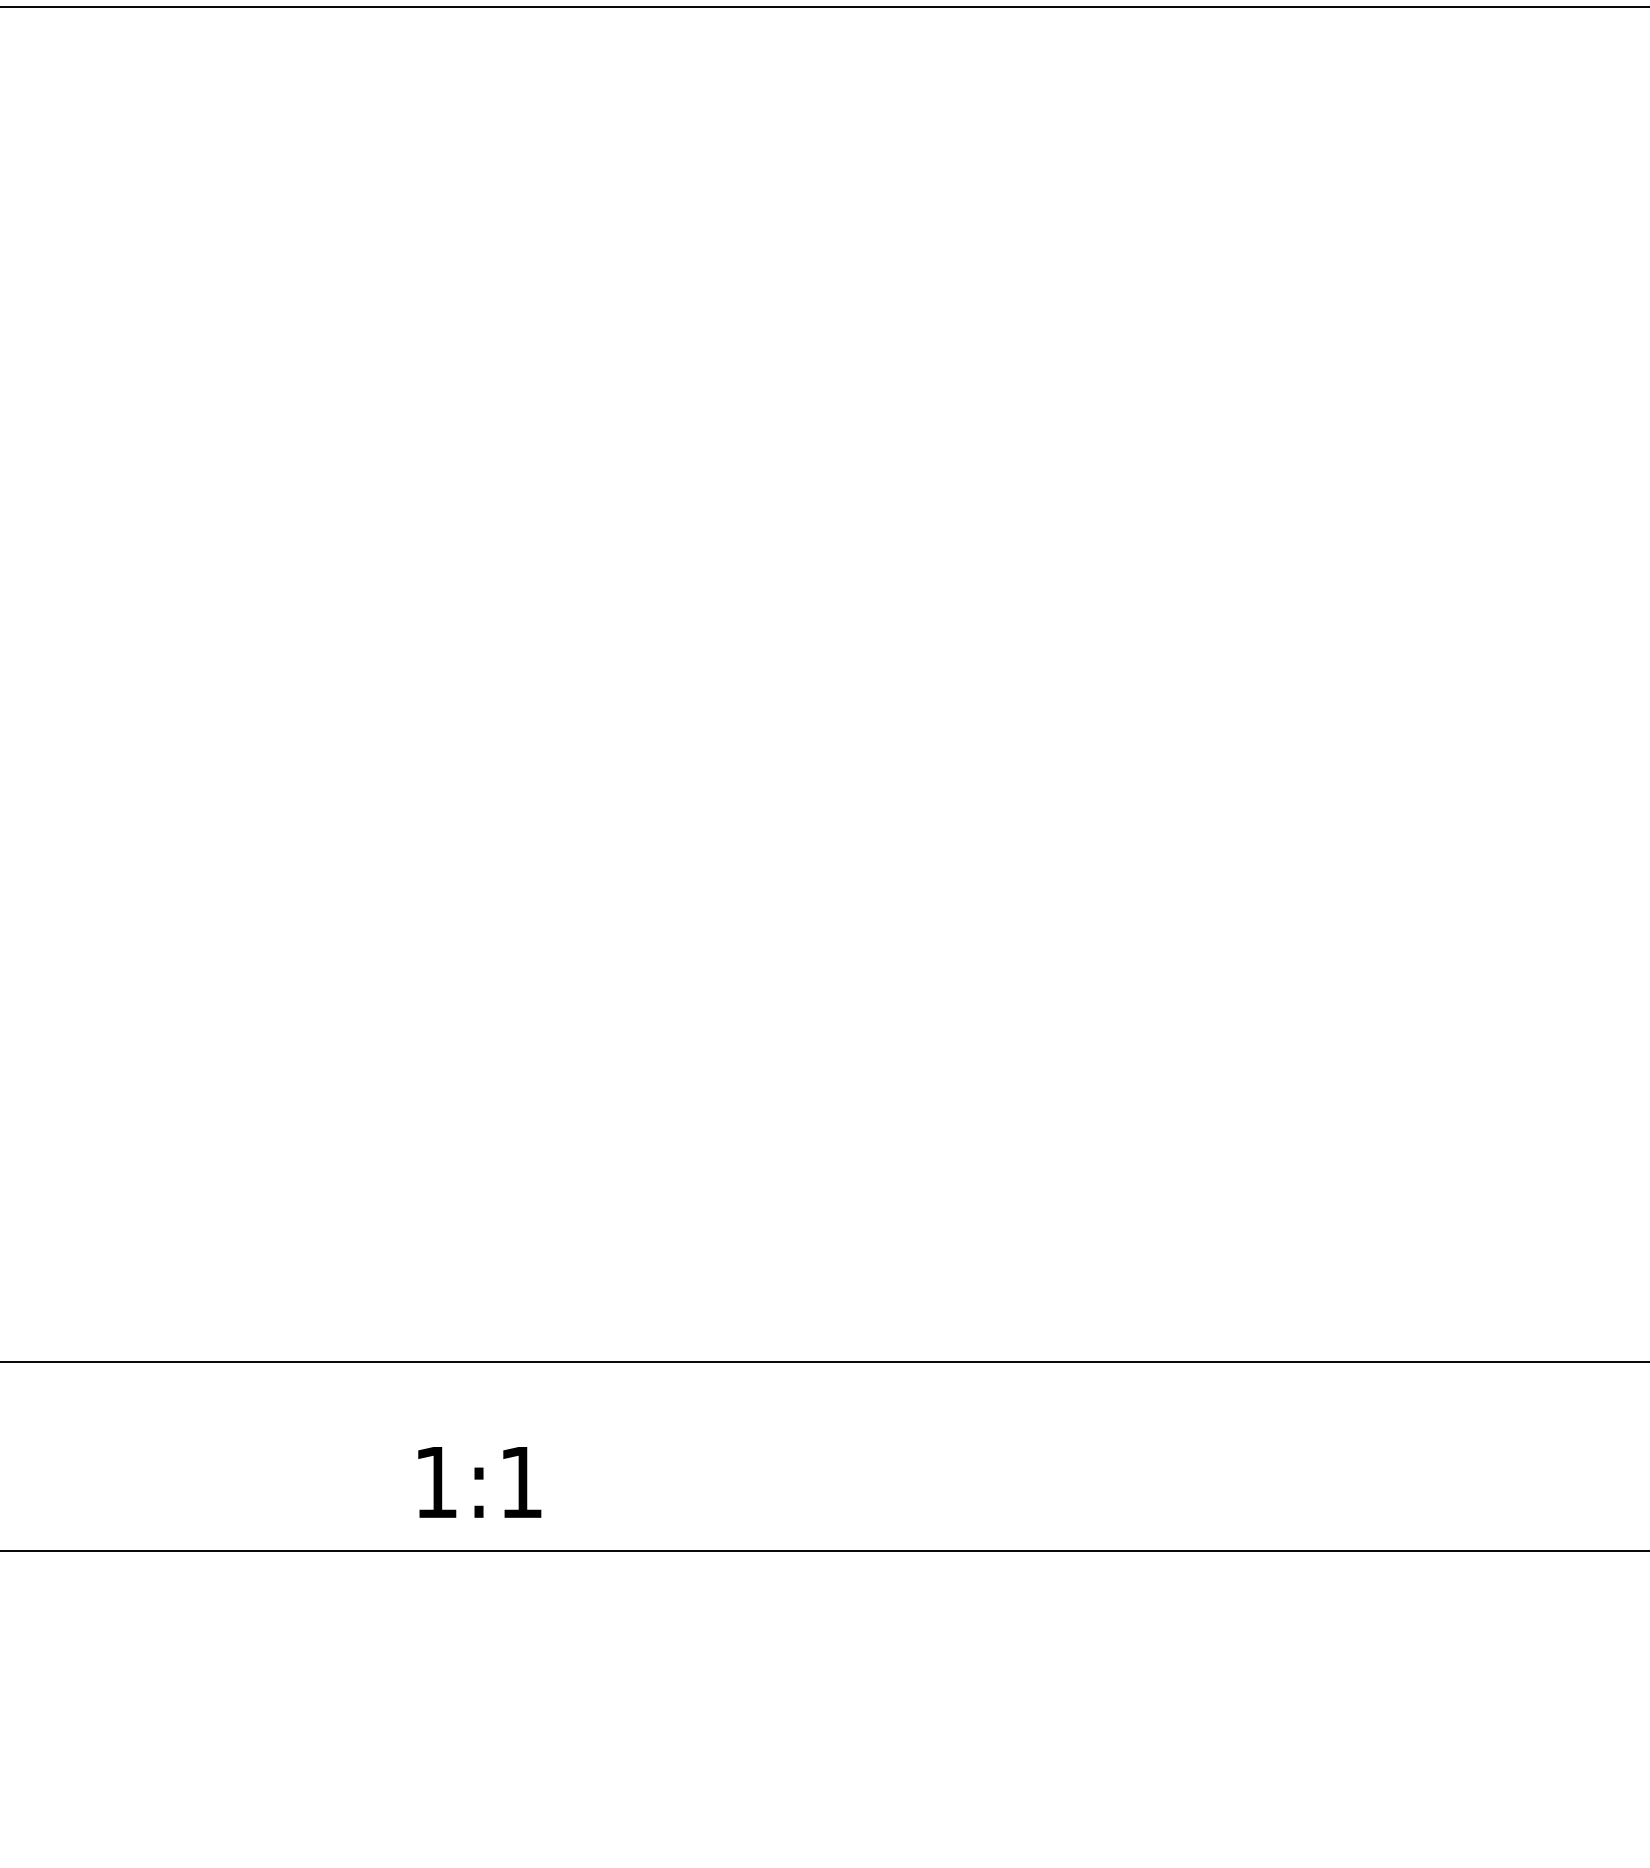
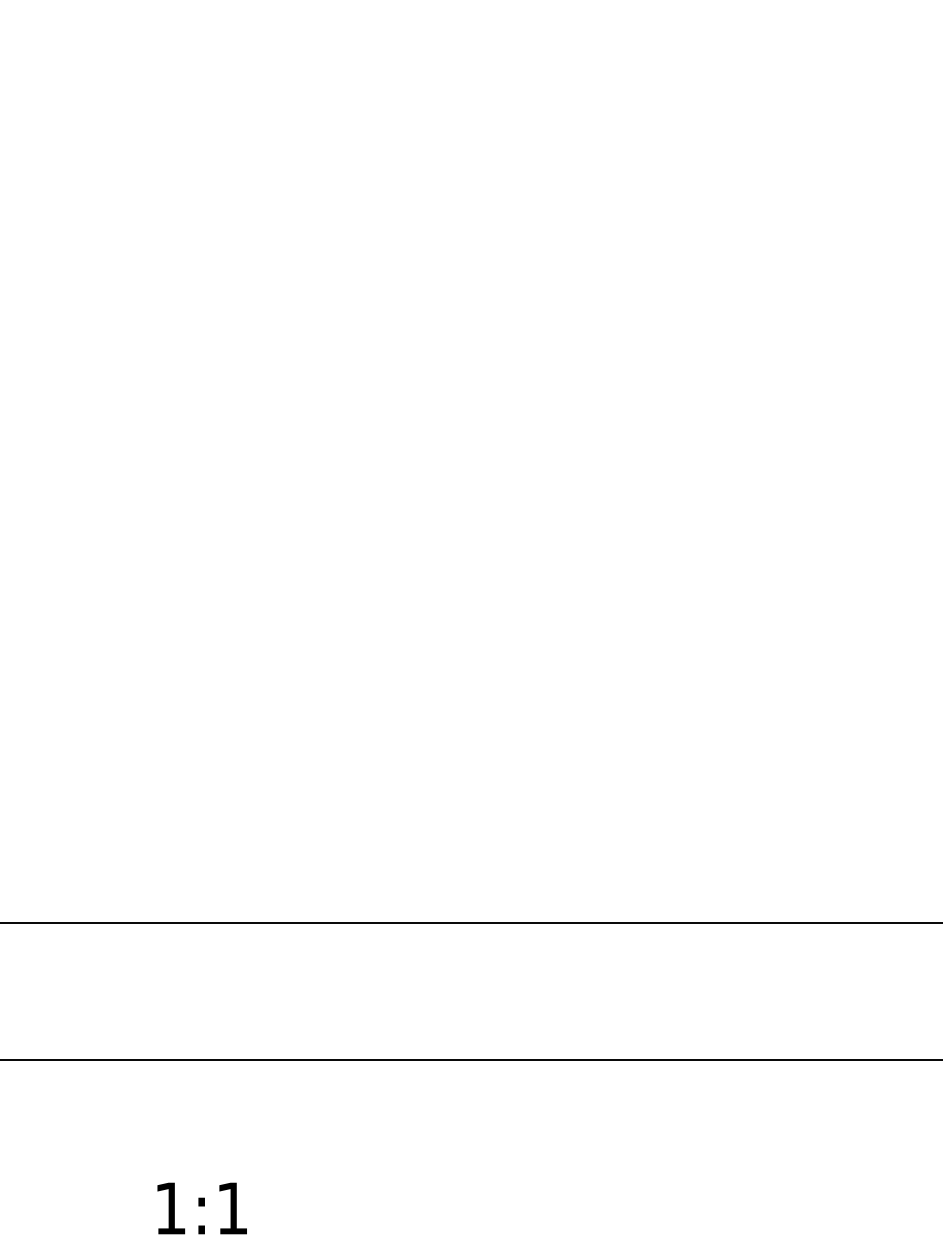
text: (479, 1482) -> (202, 1208), moved

